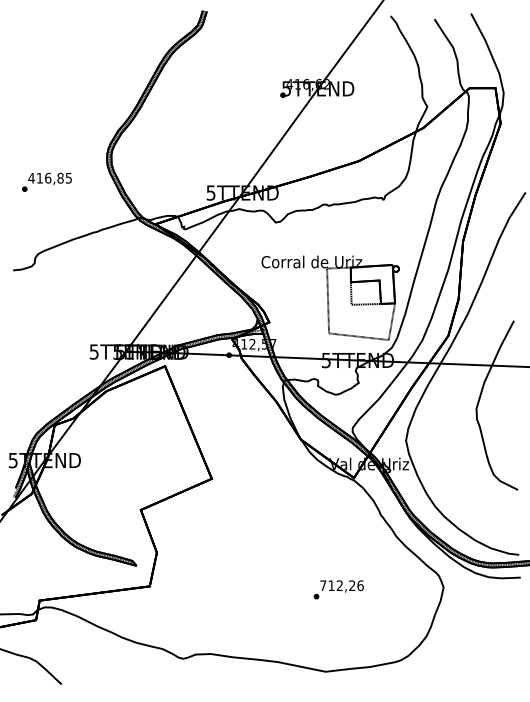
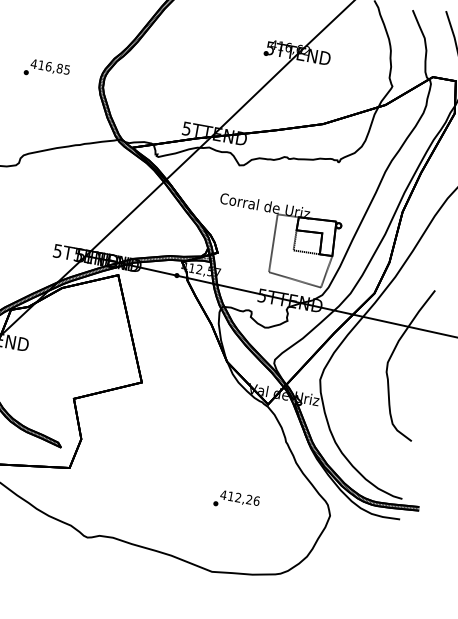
text: (46, 181) -> (46, 69), moved
text: (322, 585) -> (222, 494), 712,26 -> 412,26

